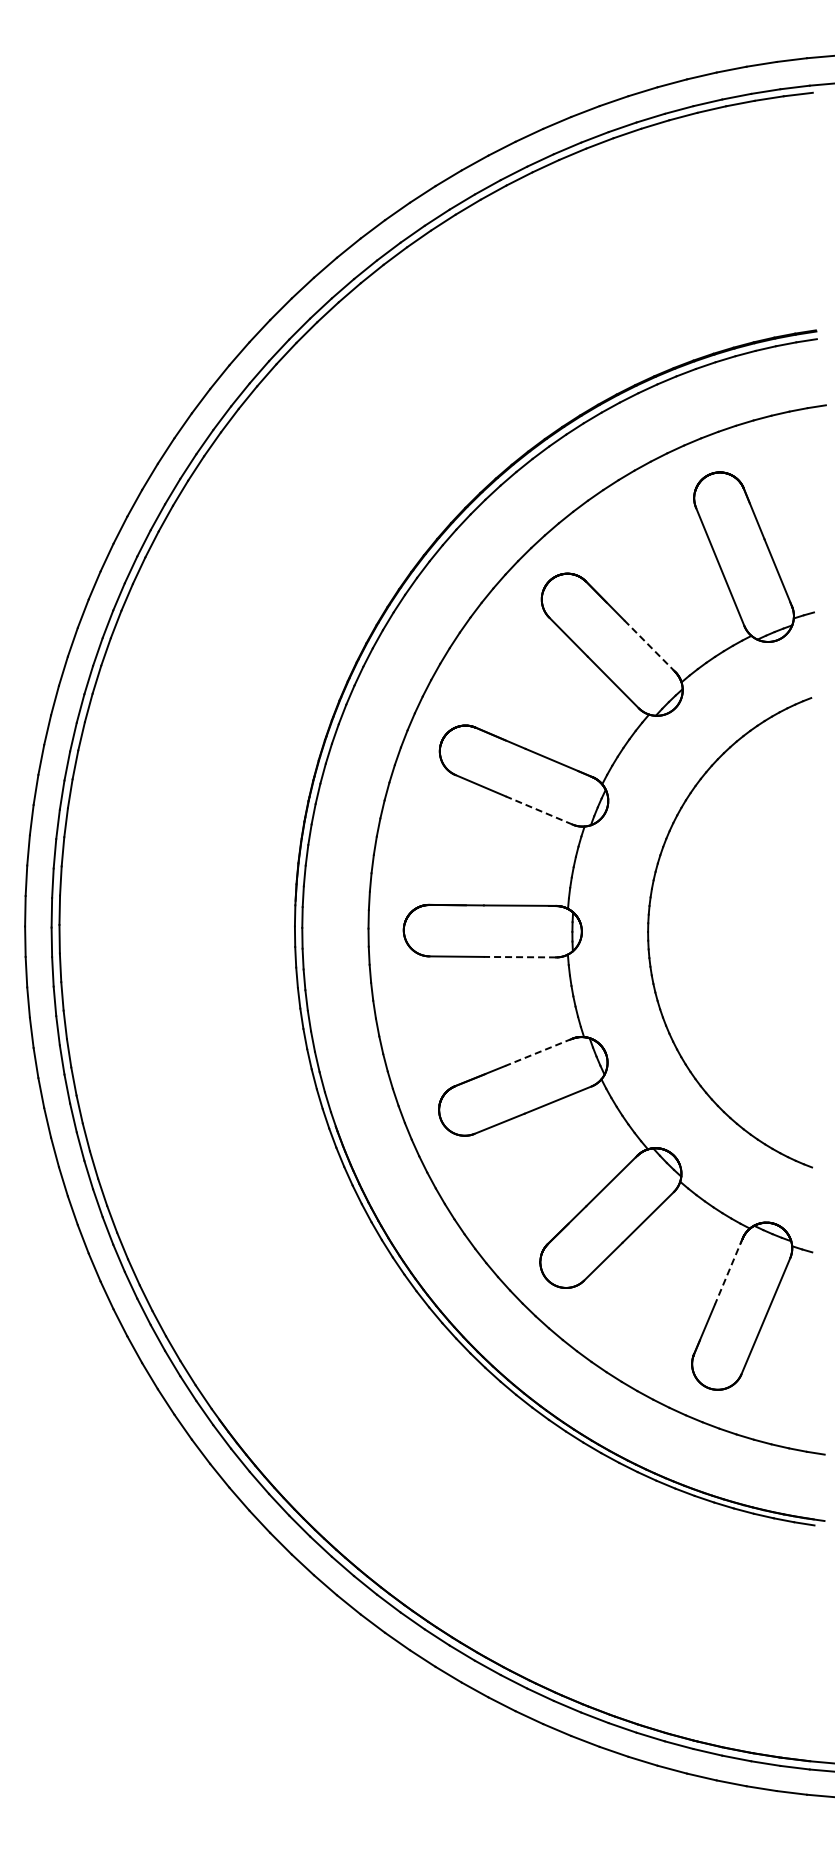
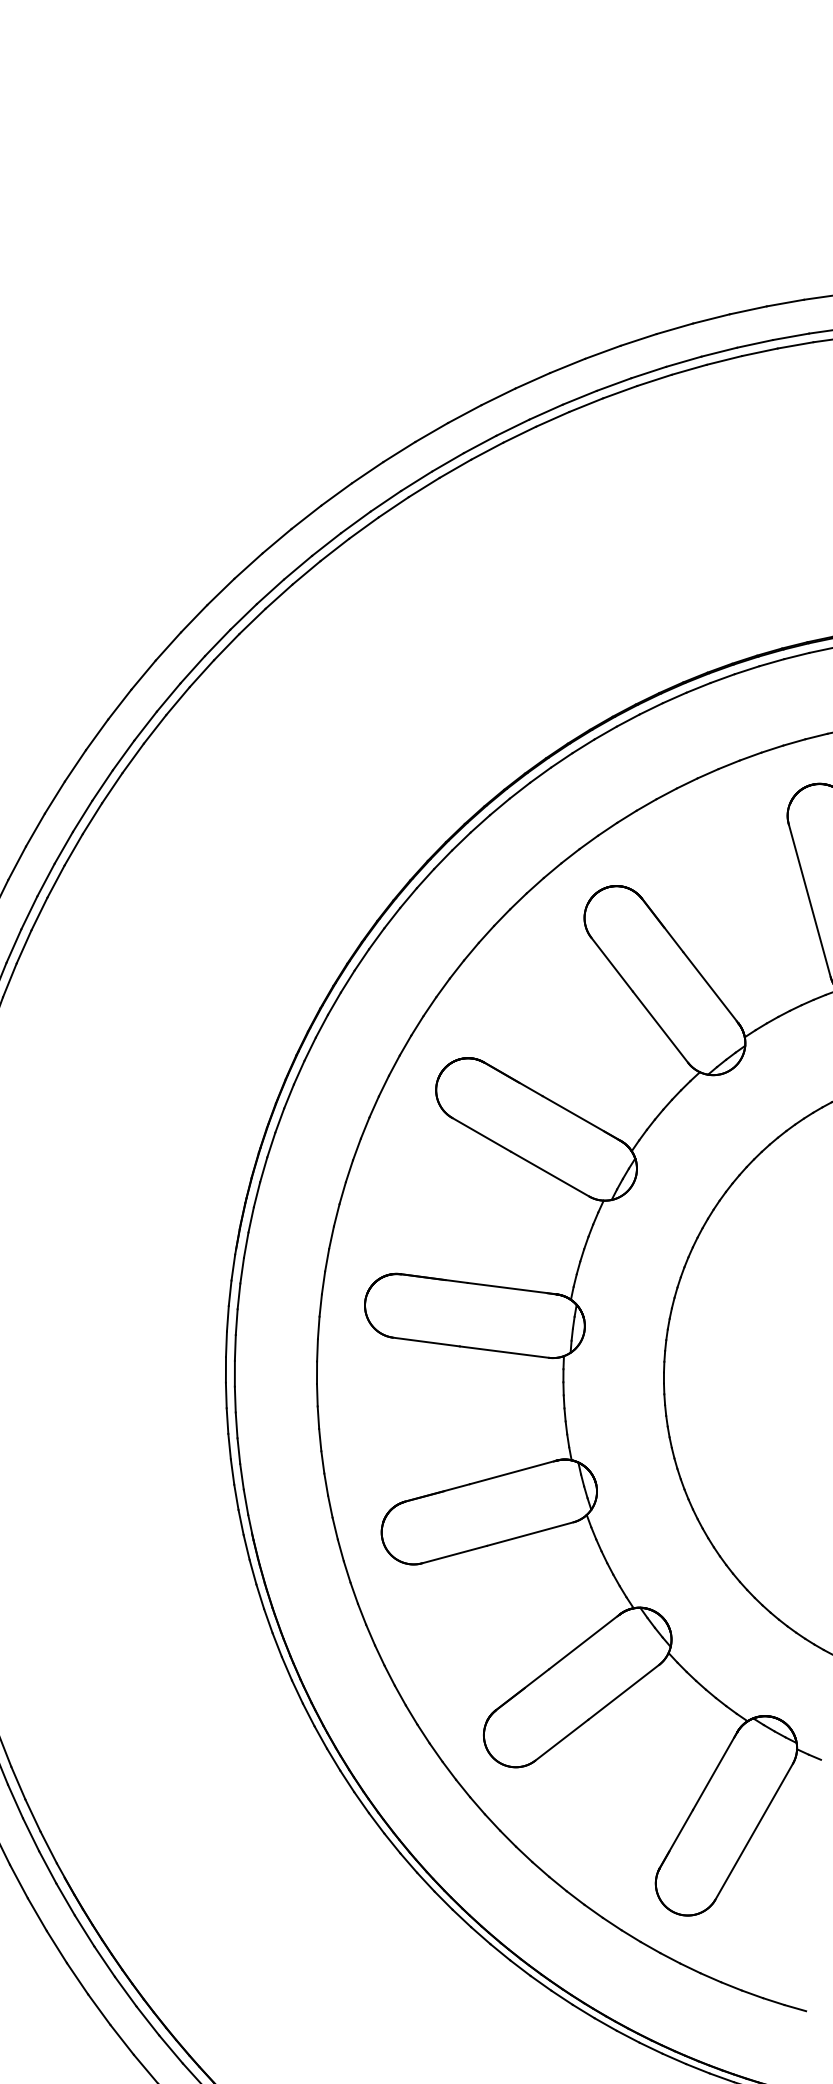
line: (650, 646) -> (711, 988), dashed -> solid
line: (538, 810) -> (549, 1173), dashed -> solid
line: (519, 957) -> (503, 1352), dashed -> solid
line: (538, 1052) -> (513, 1472), dashed -> solid
line: (728, 1272) -> (714, 1772), dashed -> solid

